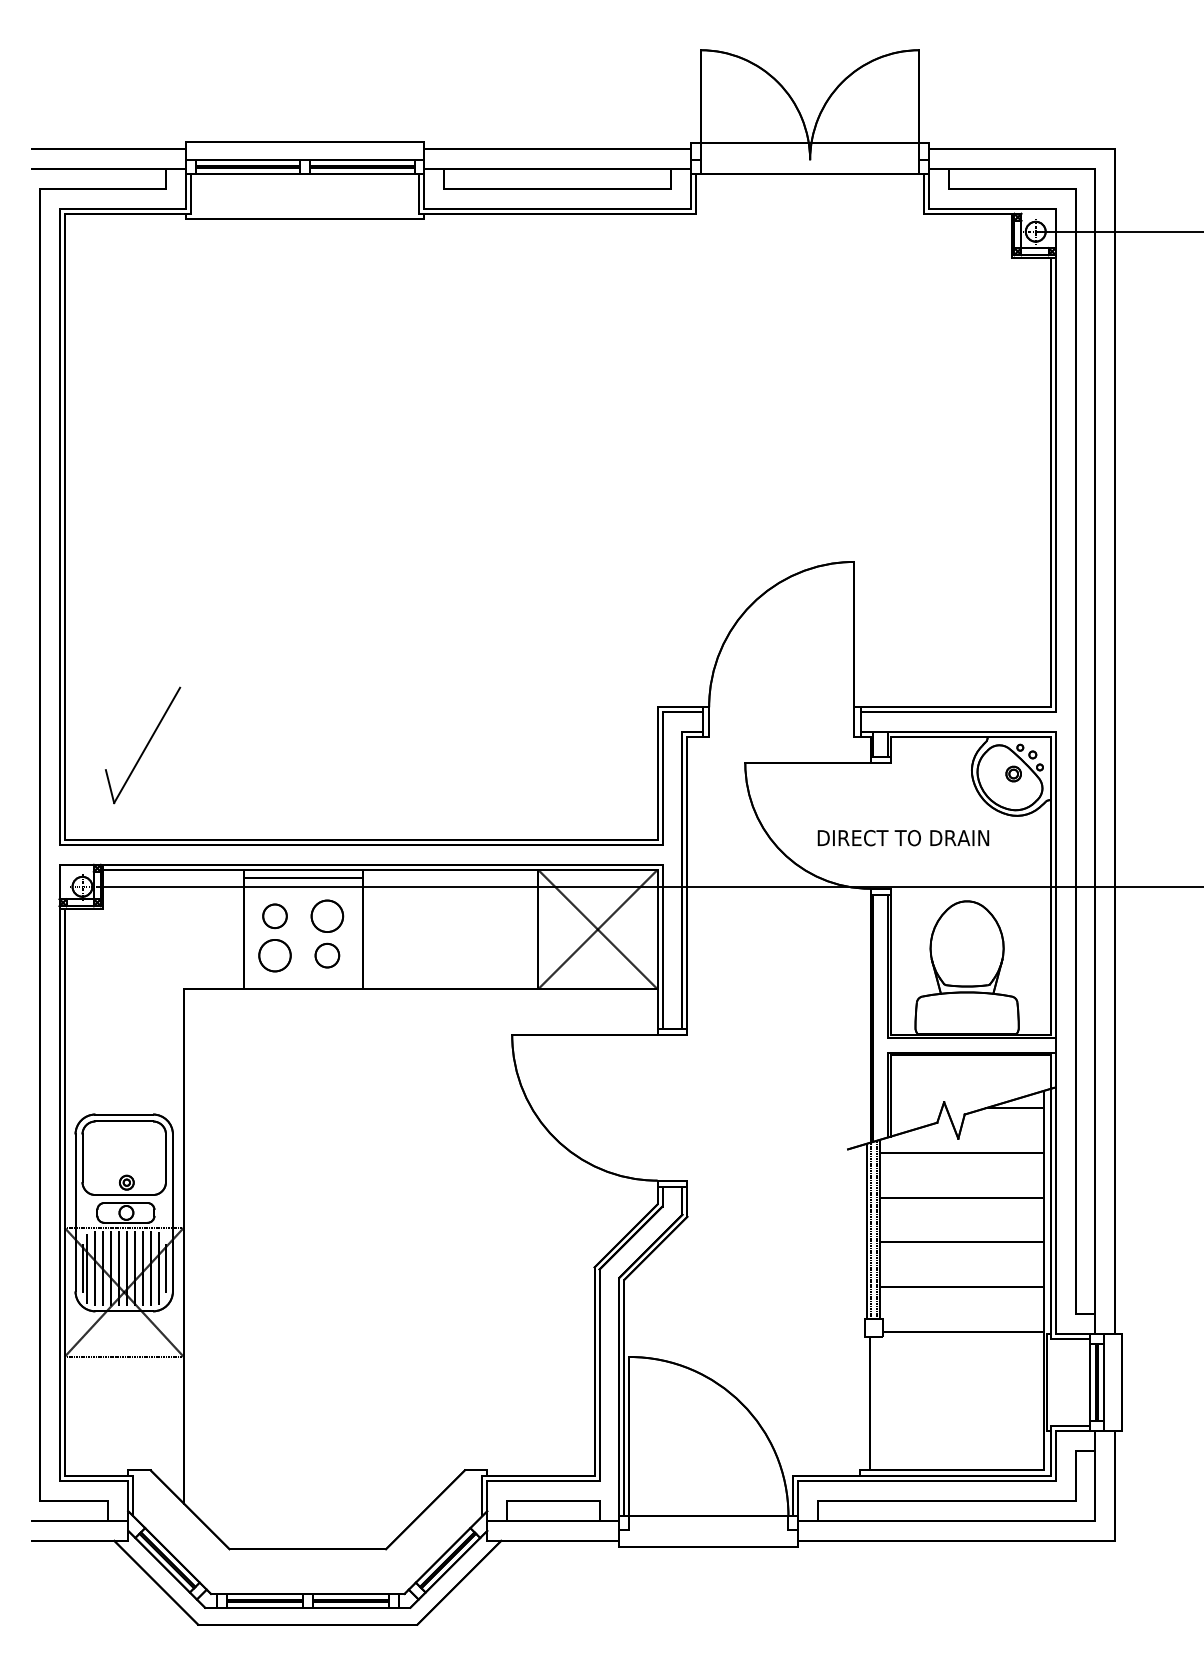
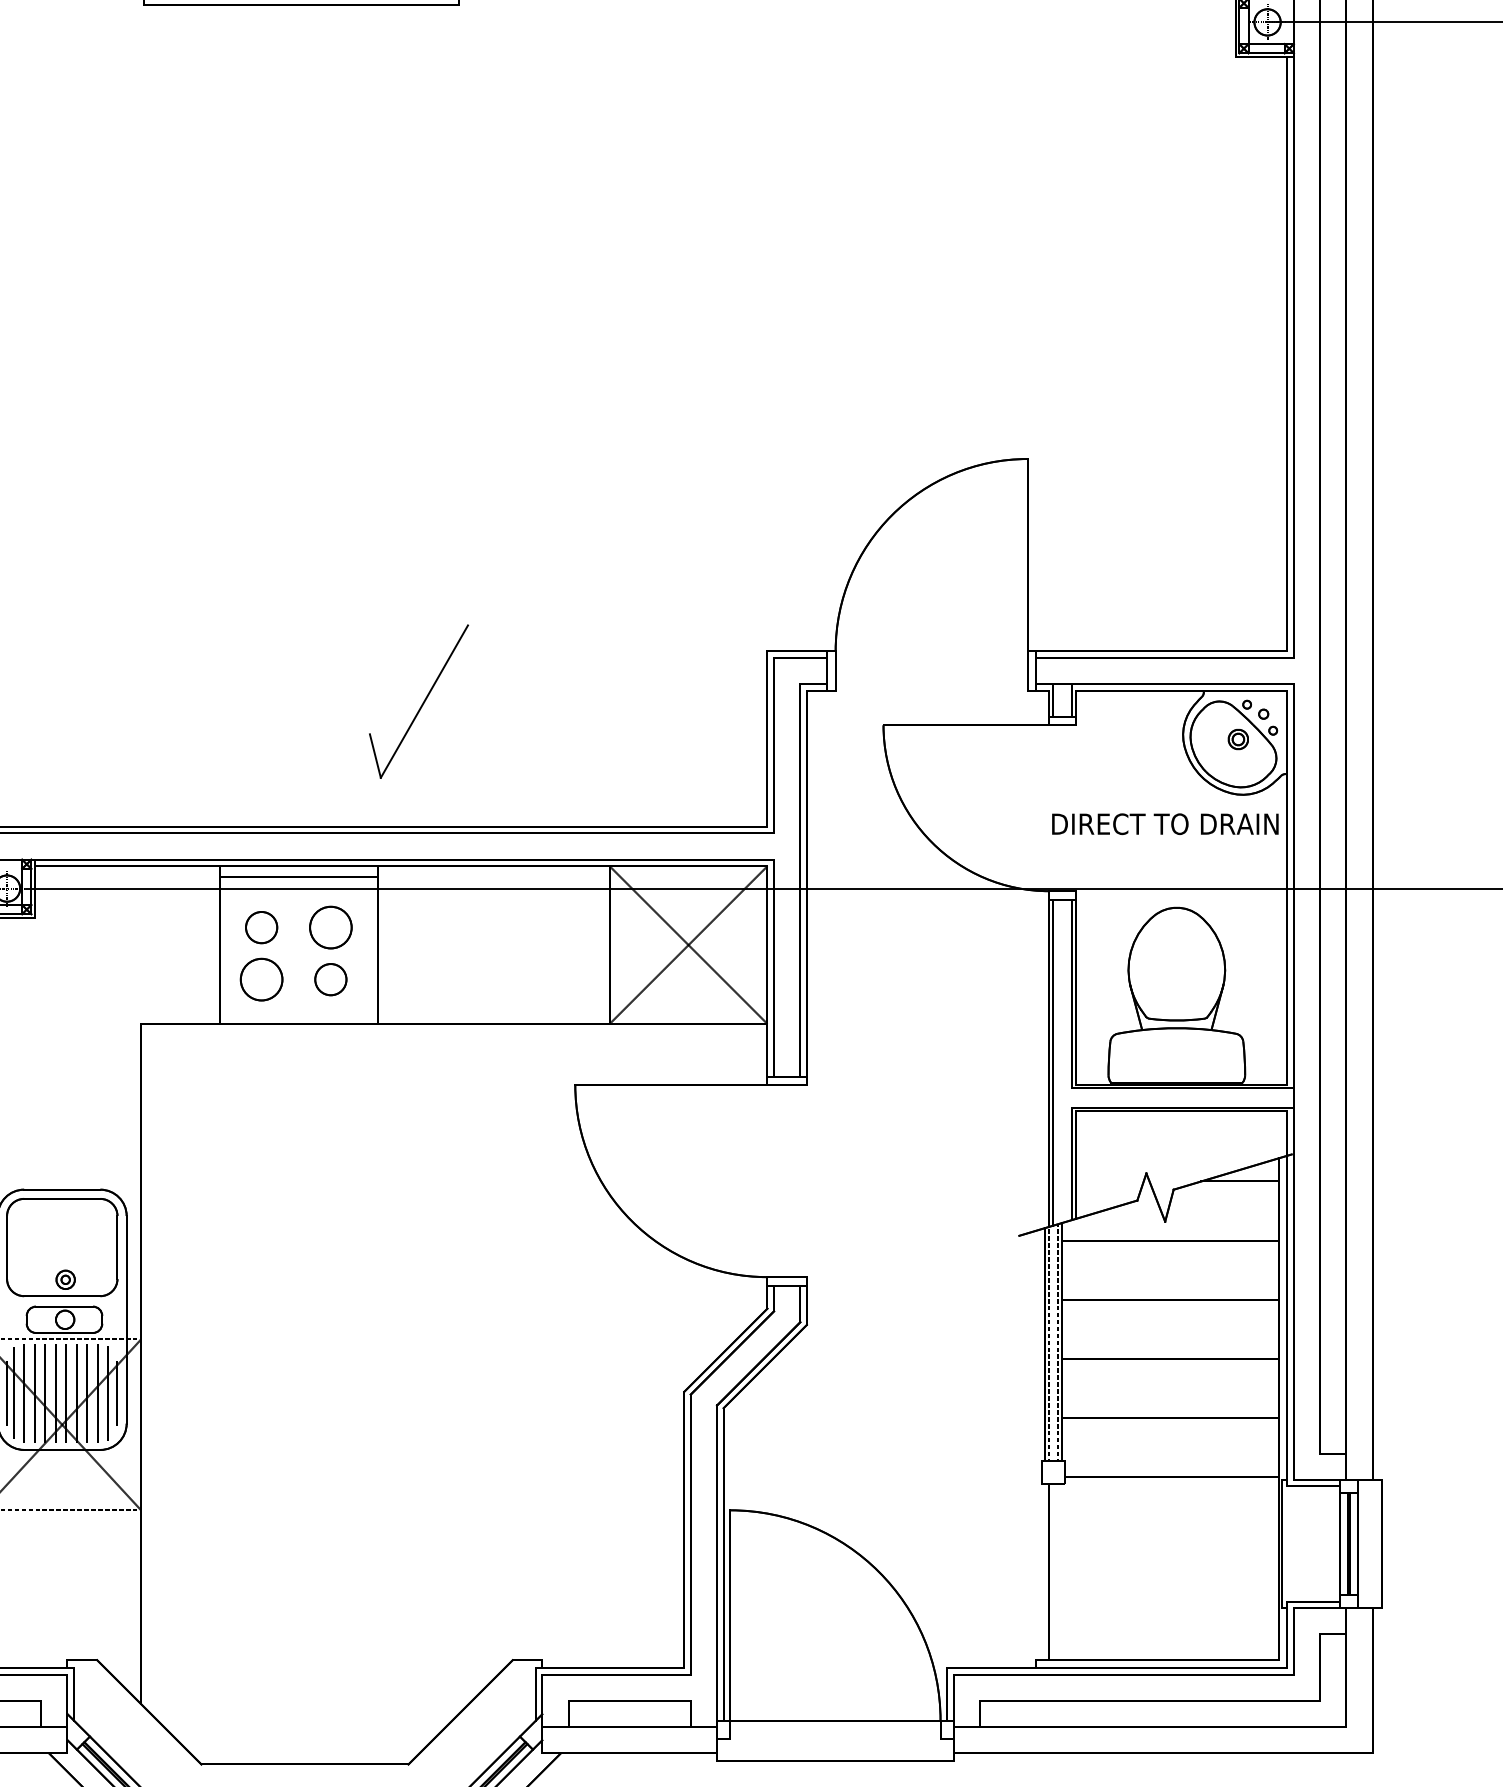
part: (143, 745) -> (419, 701), moved
text: (903, 838) -> (1165, 824), moved

